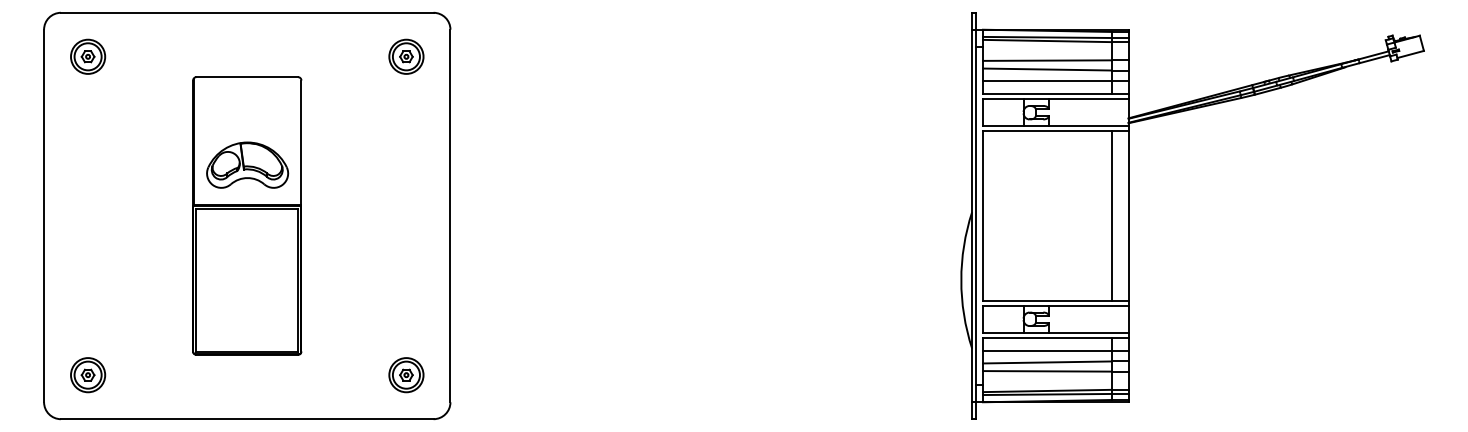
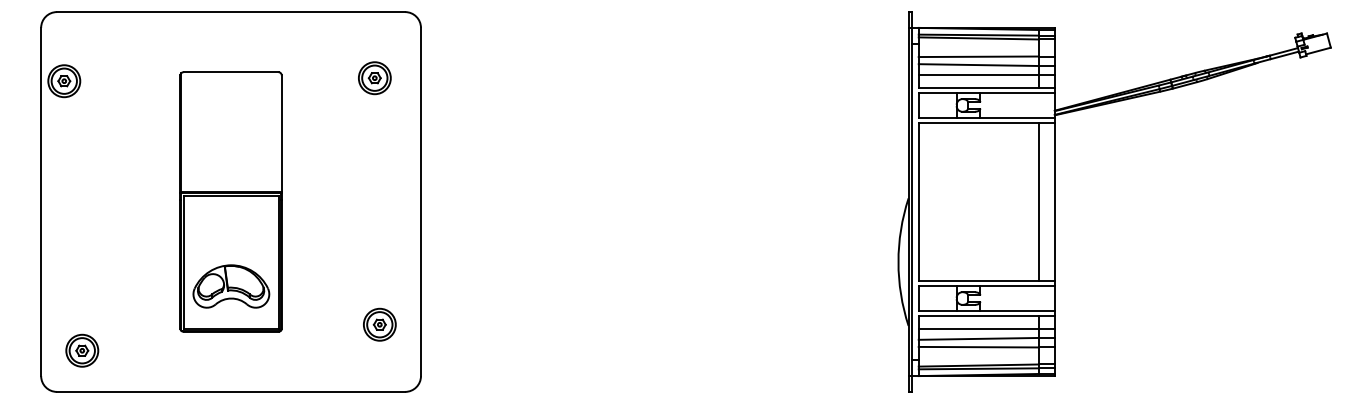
part: (88, 57) -> (64, 81), moved
part: (406, 57) -> (374, 78), moved
part: (247, 165) -> (231, 286), moved
part: (406, 374) -> (379, 324), moved

